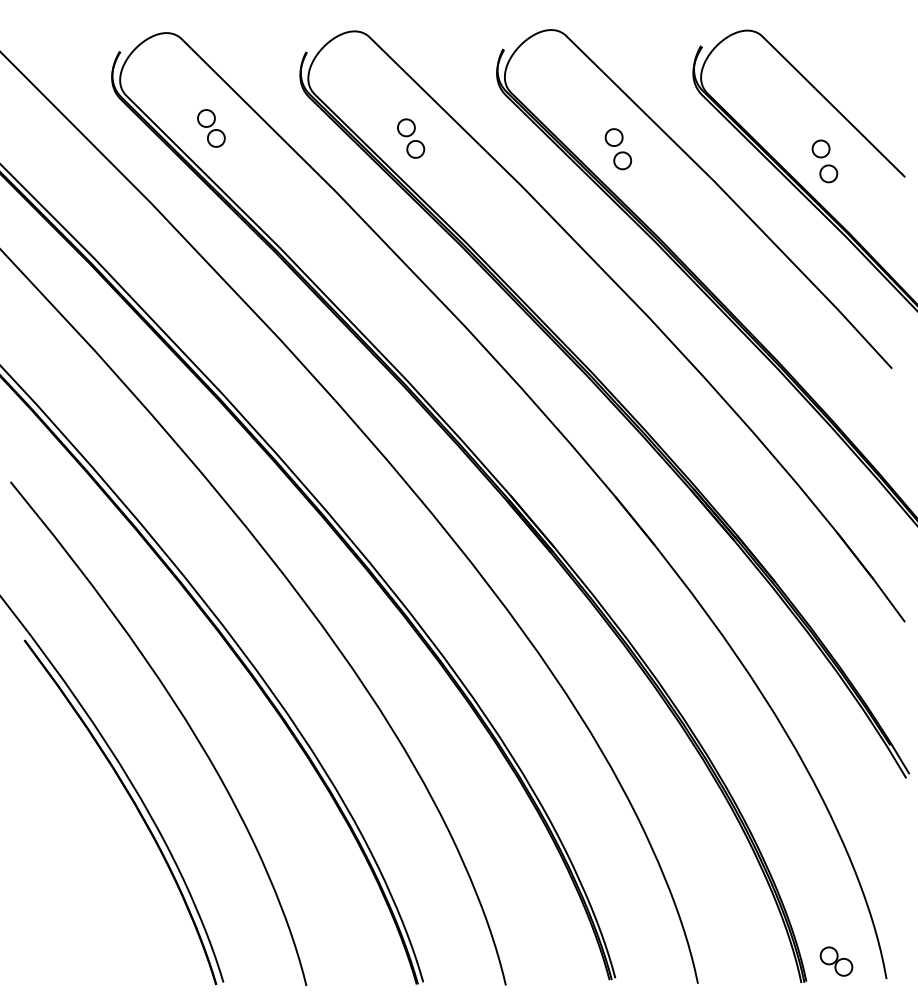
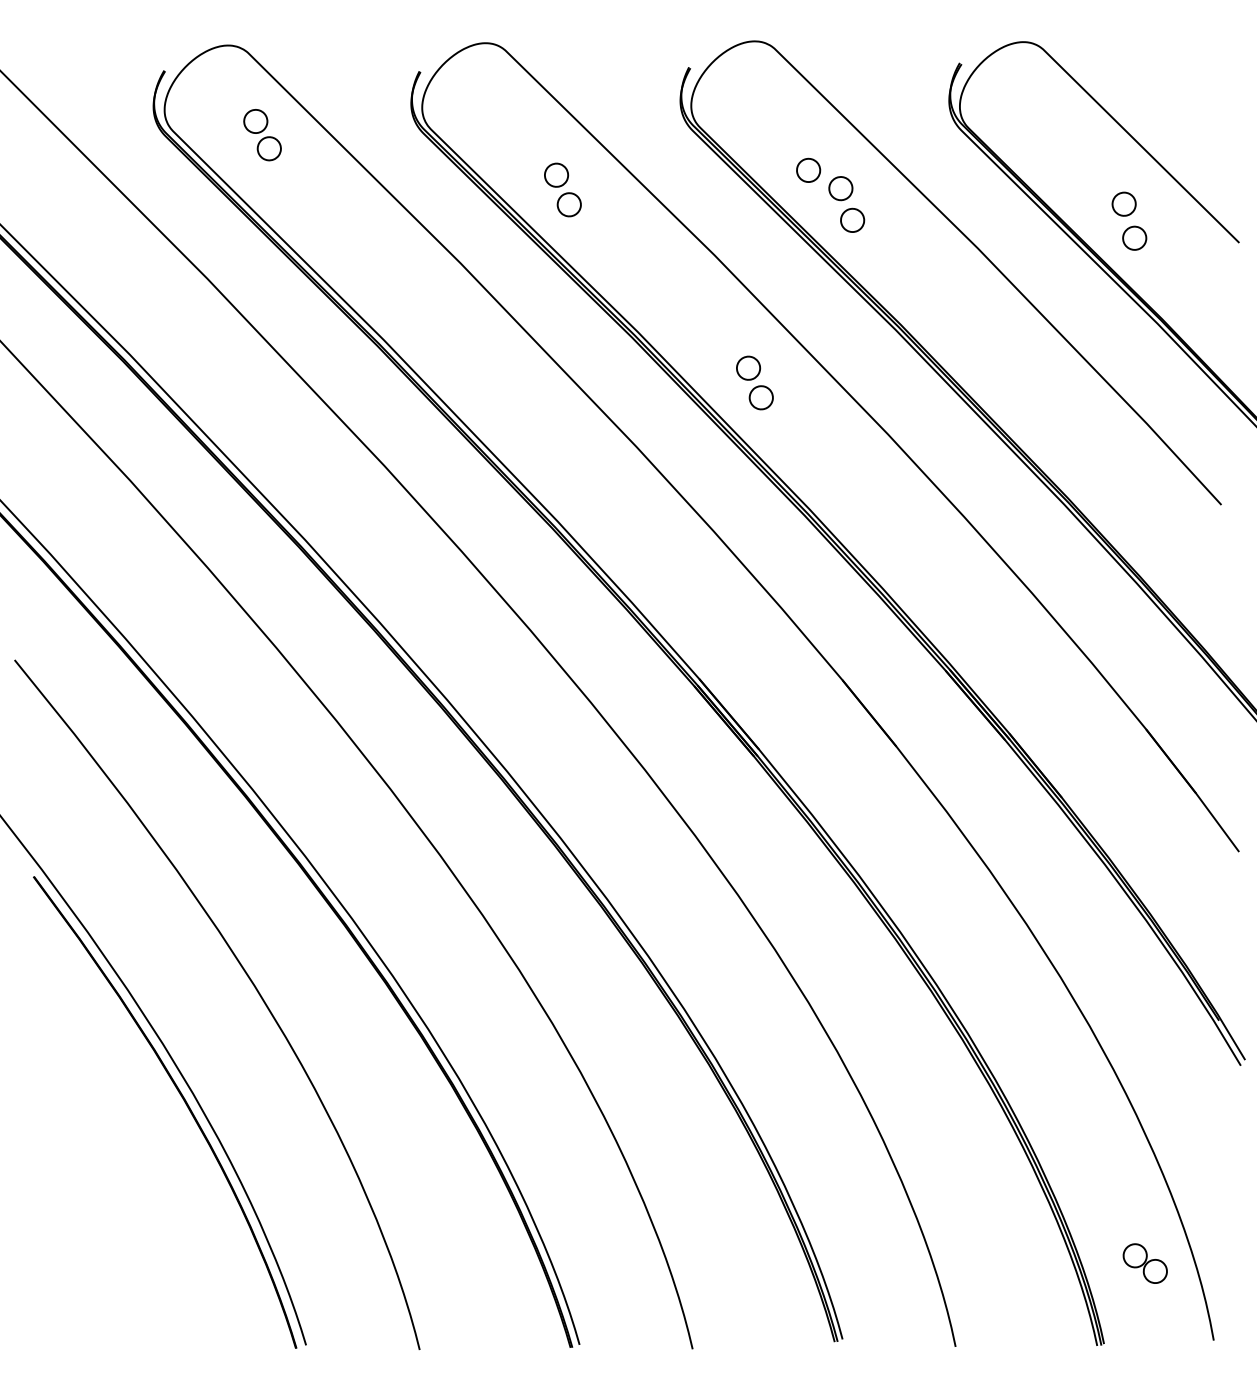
part: (590, 123) -> (808, 169), added
part: (211, 128) -> (262, 135), moved
part: (551, 279) -> (754, 382), added
part: (835, 961) -> (1144, 1263), moved

